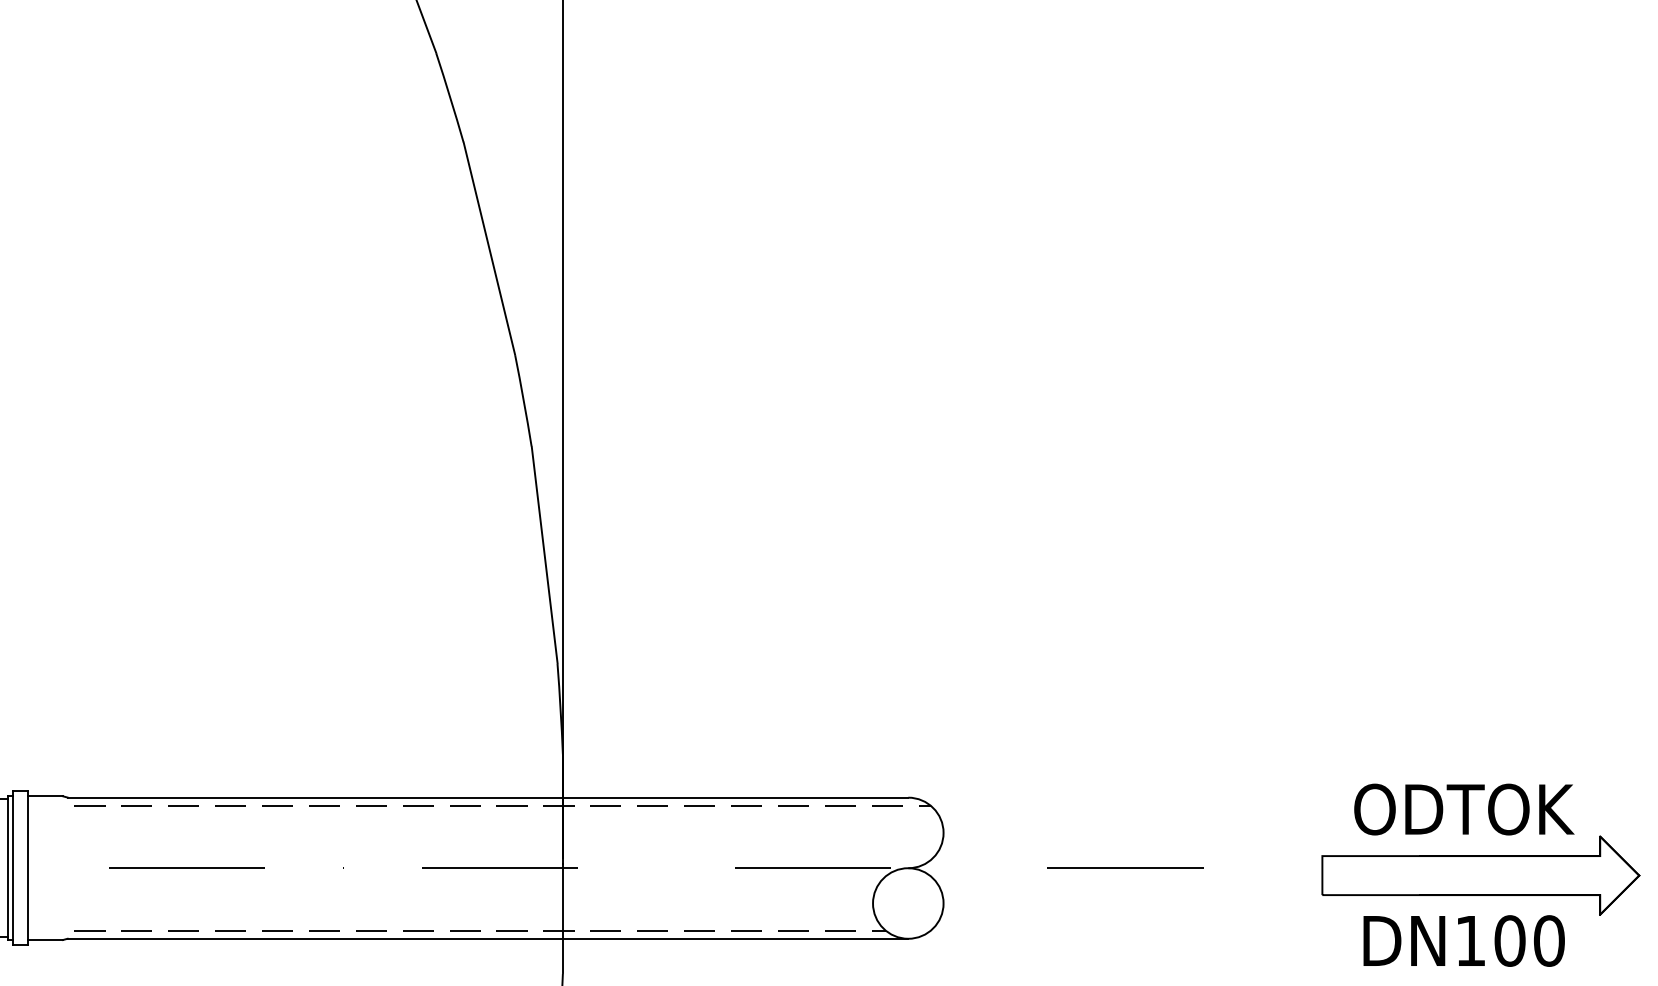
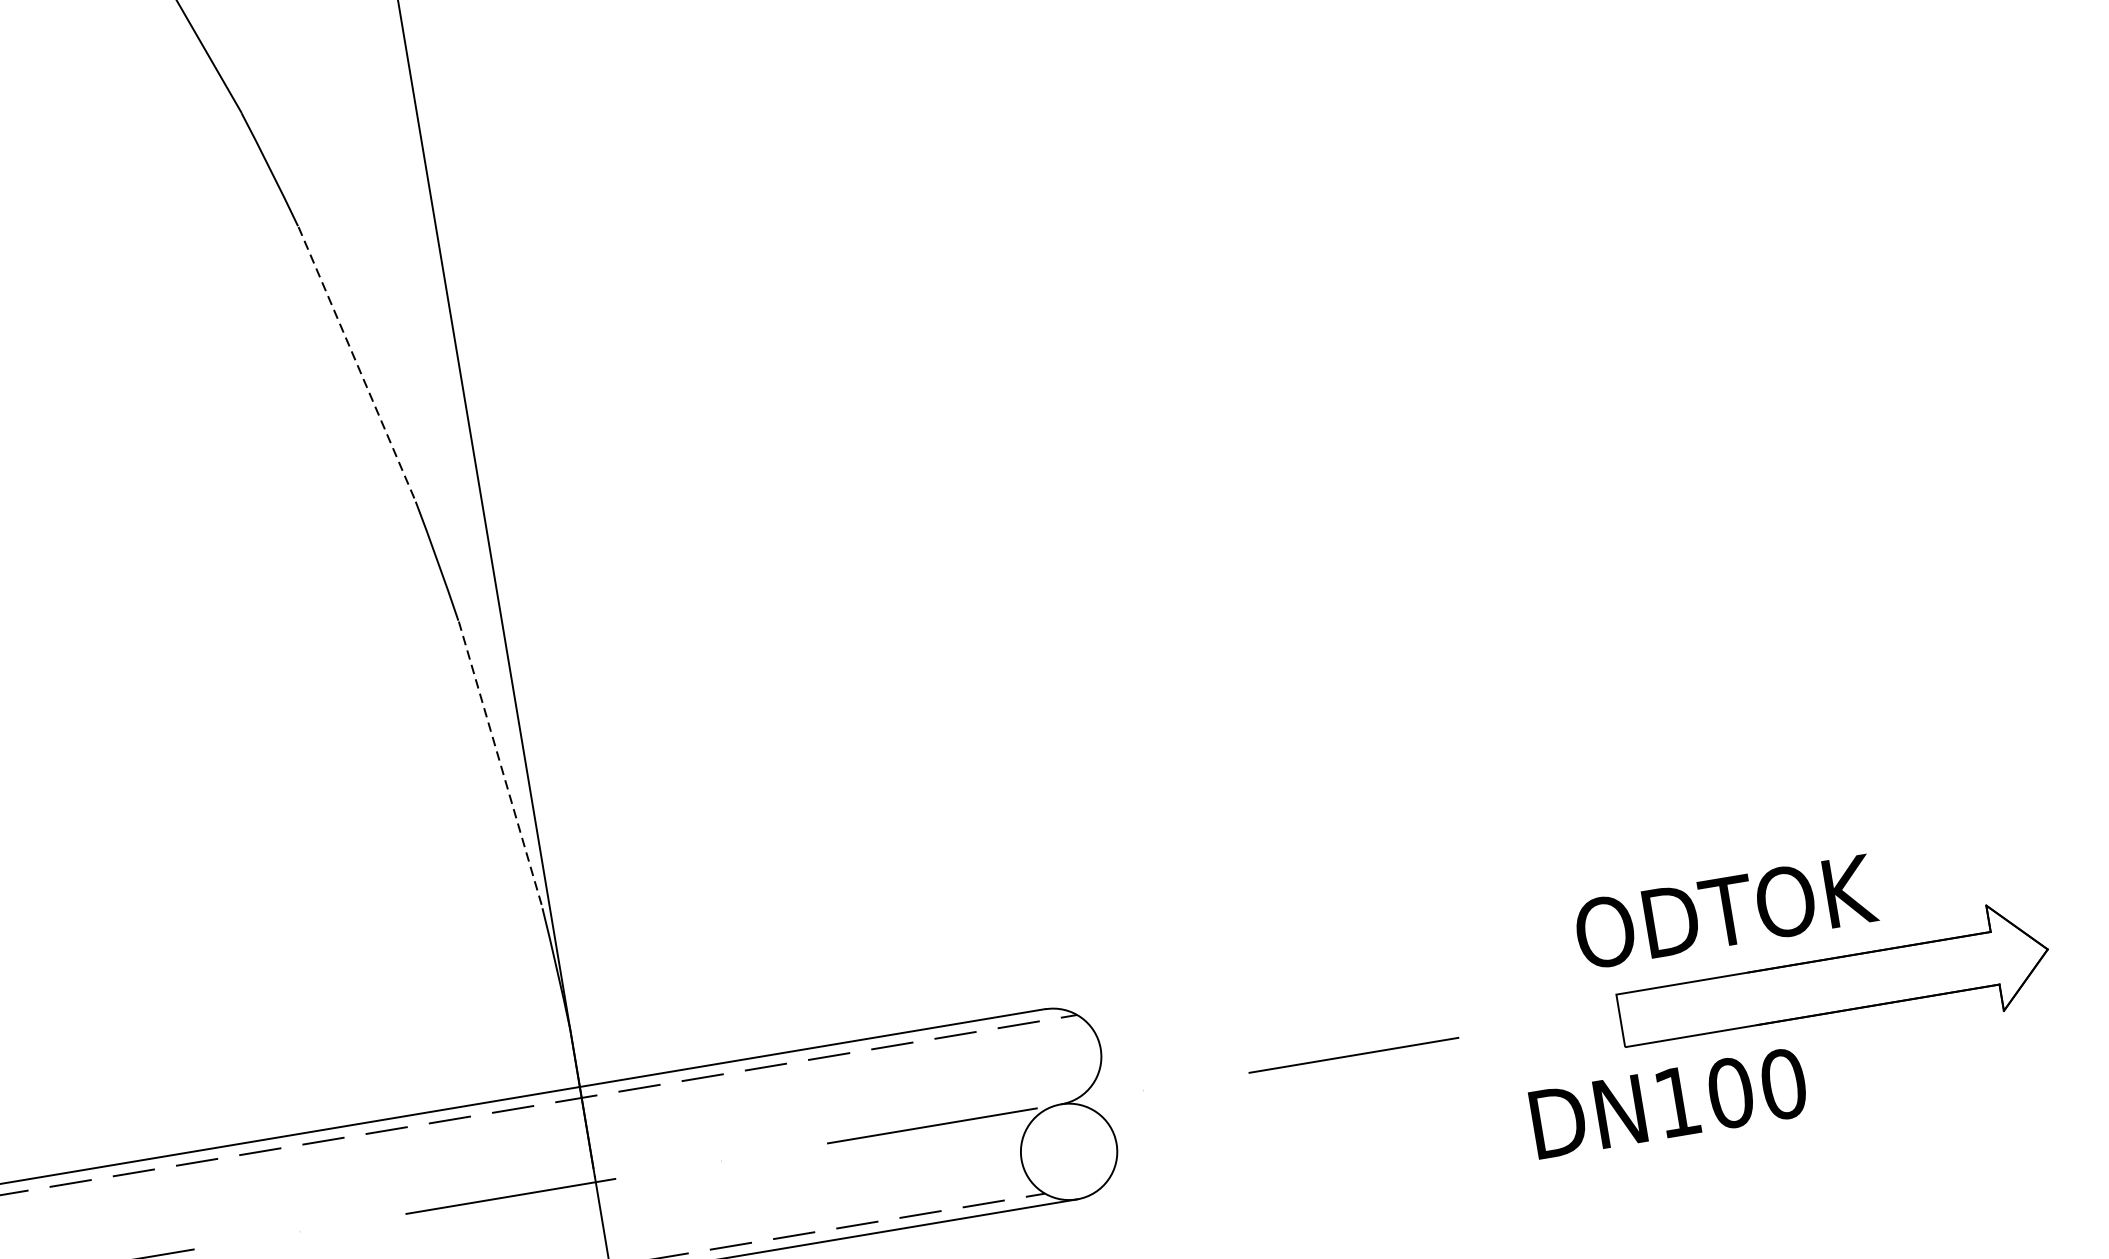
line: (489, 248) -> (357, 363), solid -> dashed
line: (544, 555) -> (500, 764), solid -> dashed
text: (1464, 809) -> (1725, 911), moved
text: (1463, 940) -> (1667, 1102), moved

